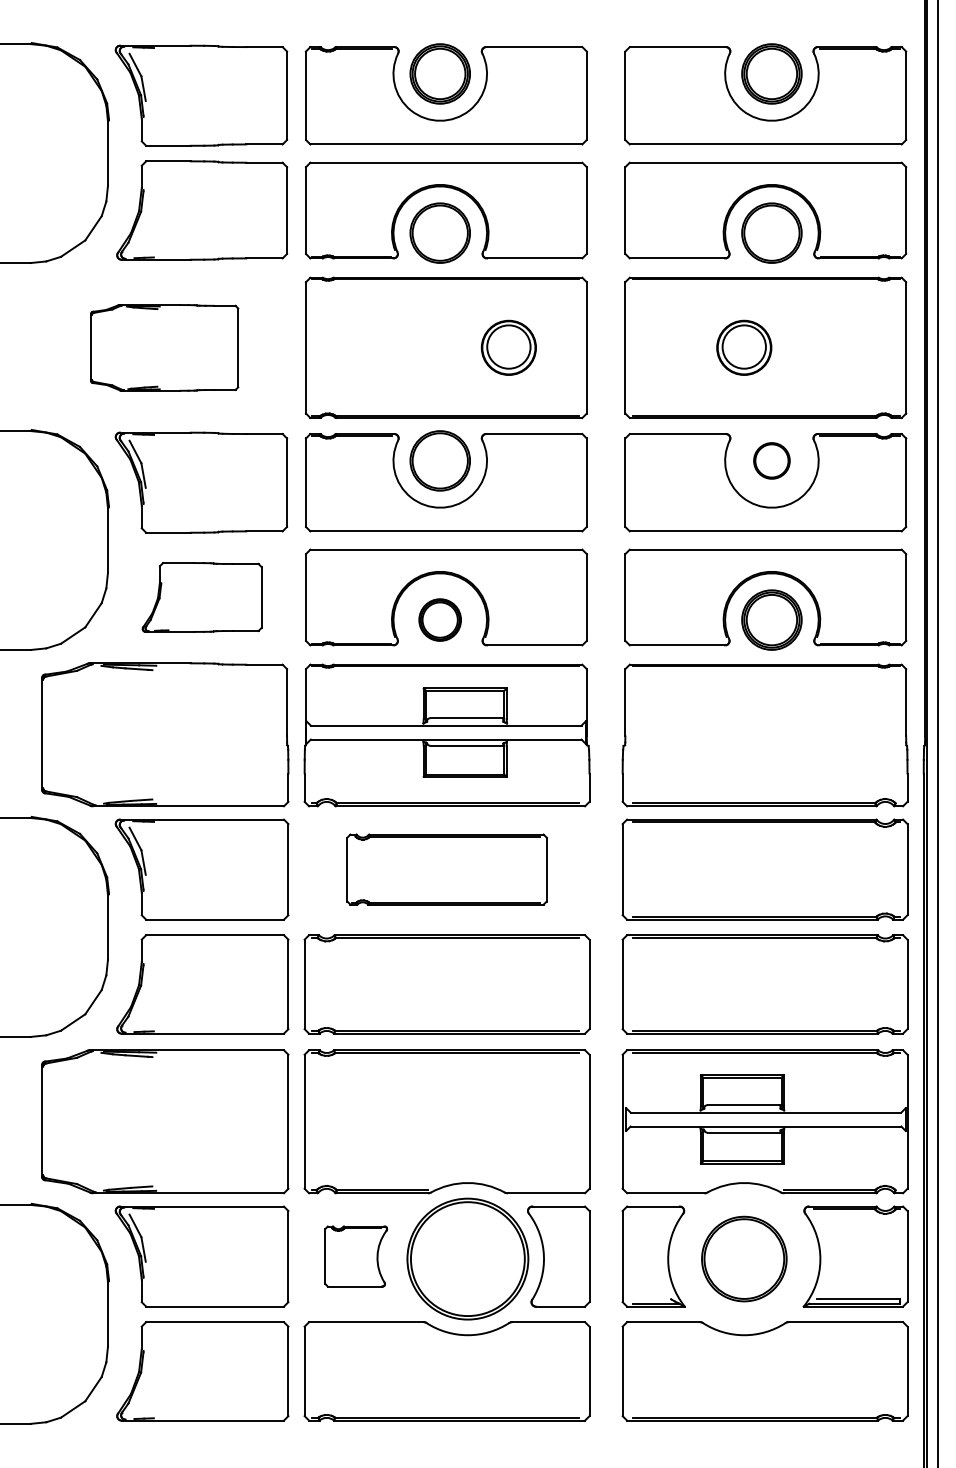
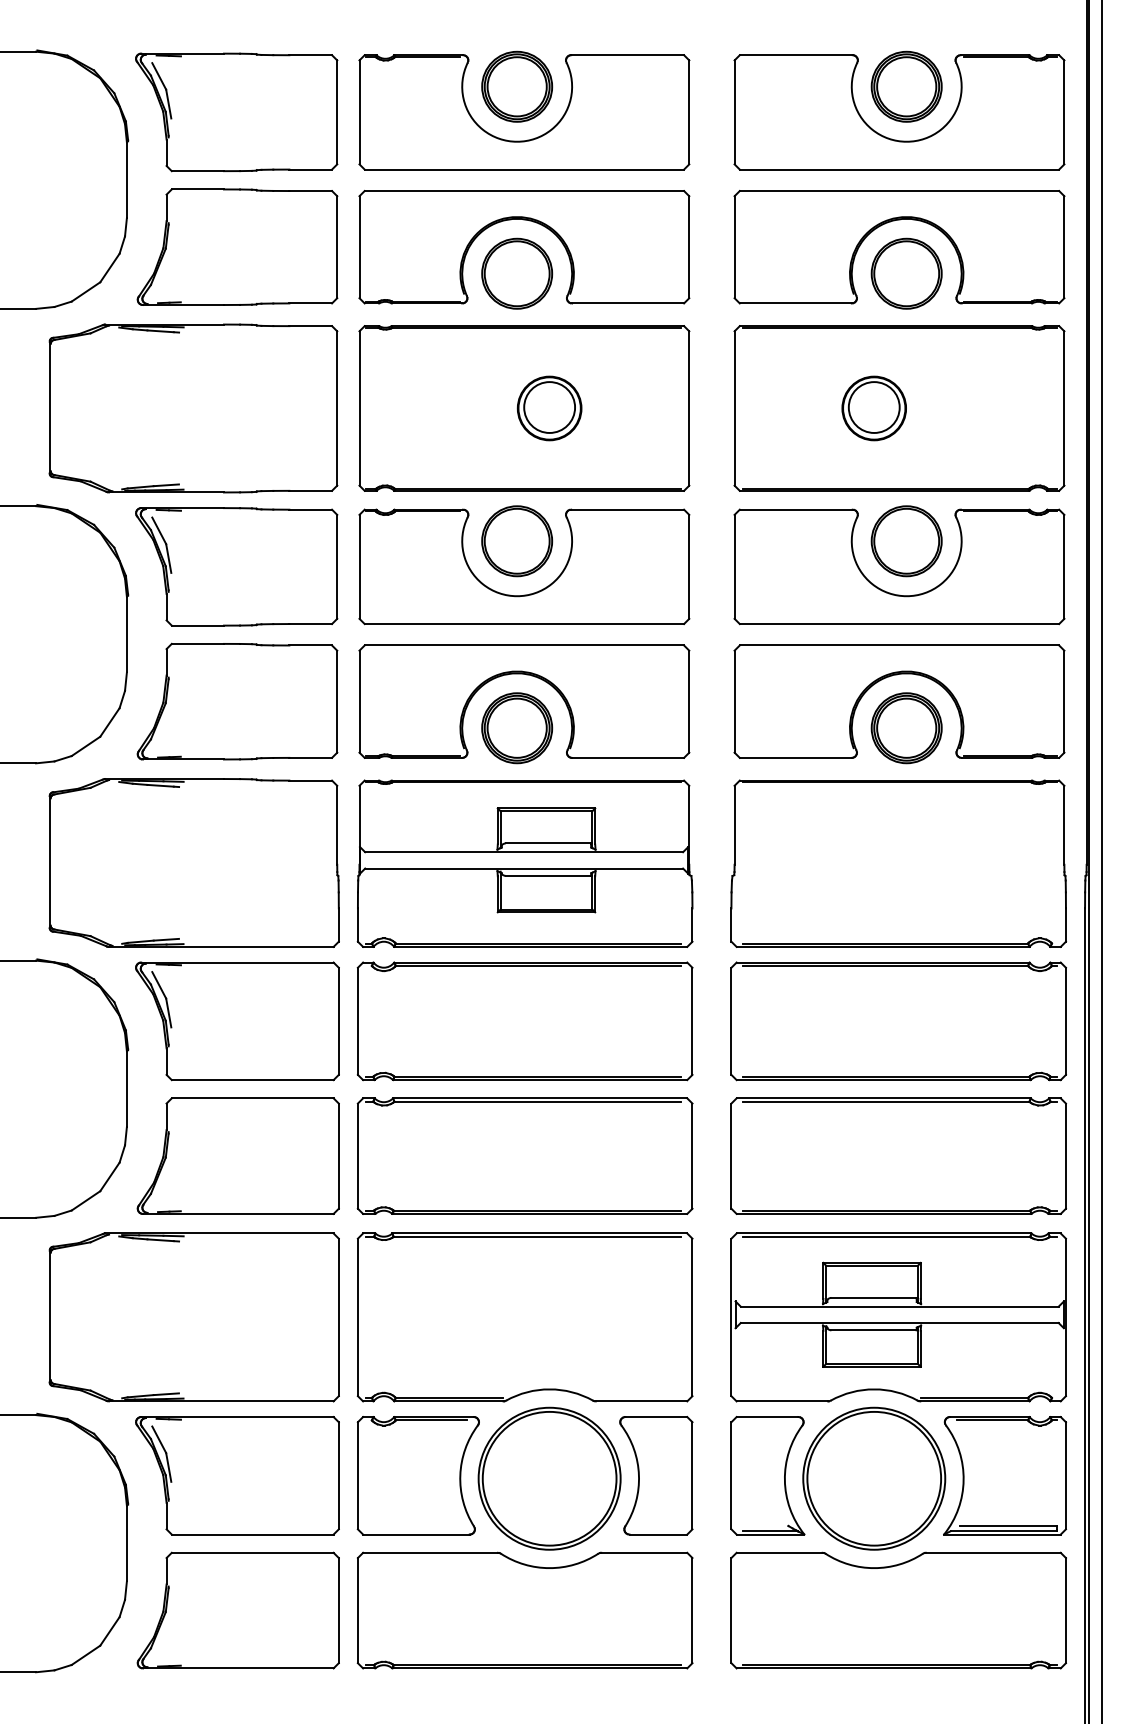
part: (164, 347) -> (193, 408), size x1.67
part: (508, 347) -> (549, 408), moved
part: (771, 460) -> (906, 540), size x1.67
part: (202, 597) -> (237, 701), size x1.43
part: (439, 619) -> (516, 727), size x1.43
part: (446, 869) -> (524, 1021), size x1.43
part: (355, 1256) -> (417, 1475), size x1.67
part: (744, 1258) -> (874, 1478), size x1.43

